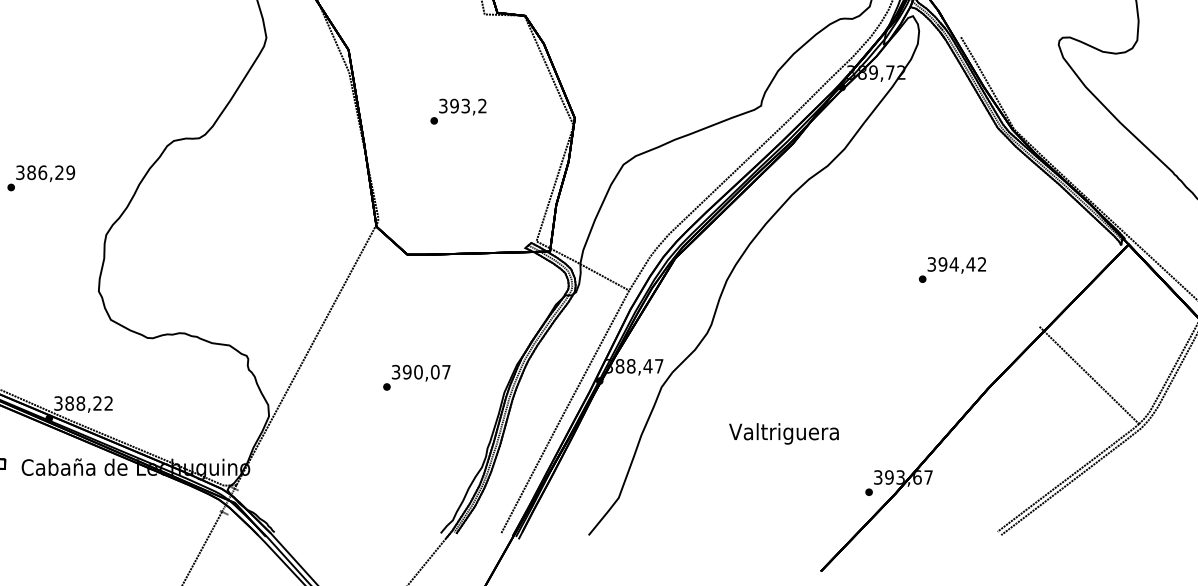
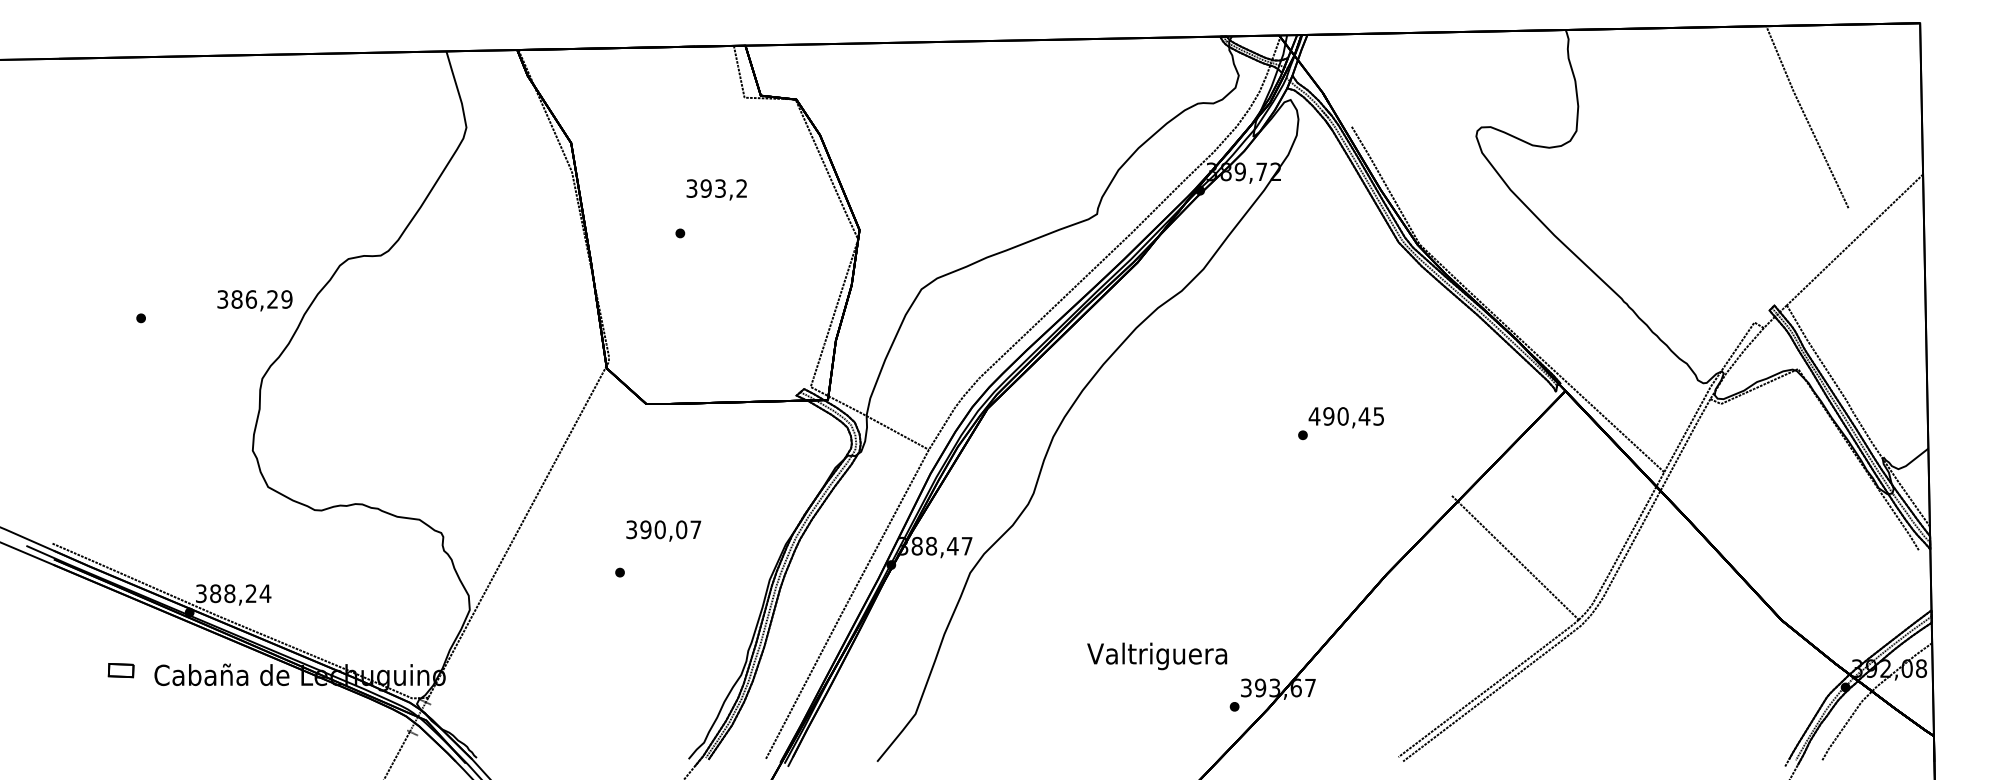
text: (462, 106) -> (716, 189), moved
text: (45, 173) -> (254, 300), moved
text: (956, 264) -> (1345, 416), 394,42 -> 490,45
text: (421, 372) -> (663, 530), moved
text: (108, 403) -> (265, 593), 388,22 -> 388,24
text: (784, 433) -> (1157, 656), moved

